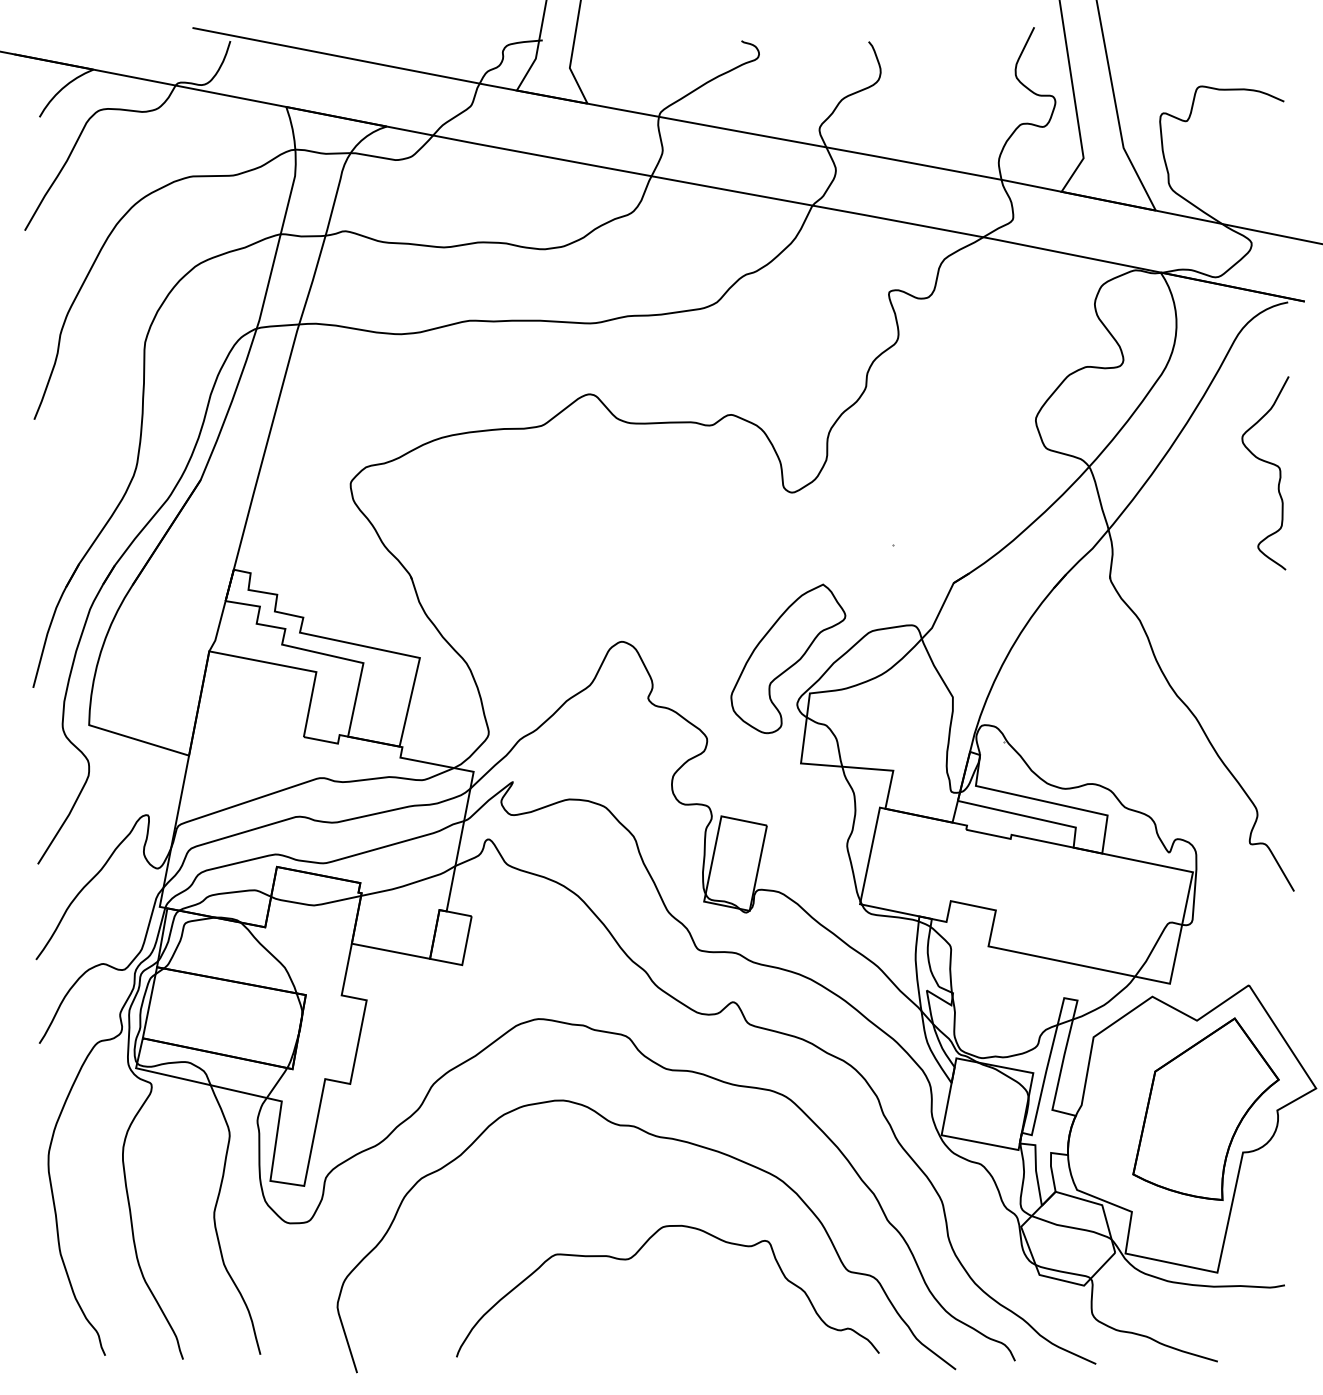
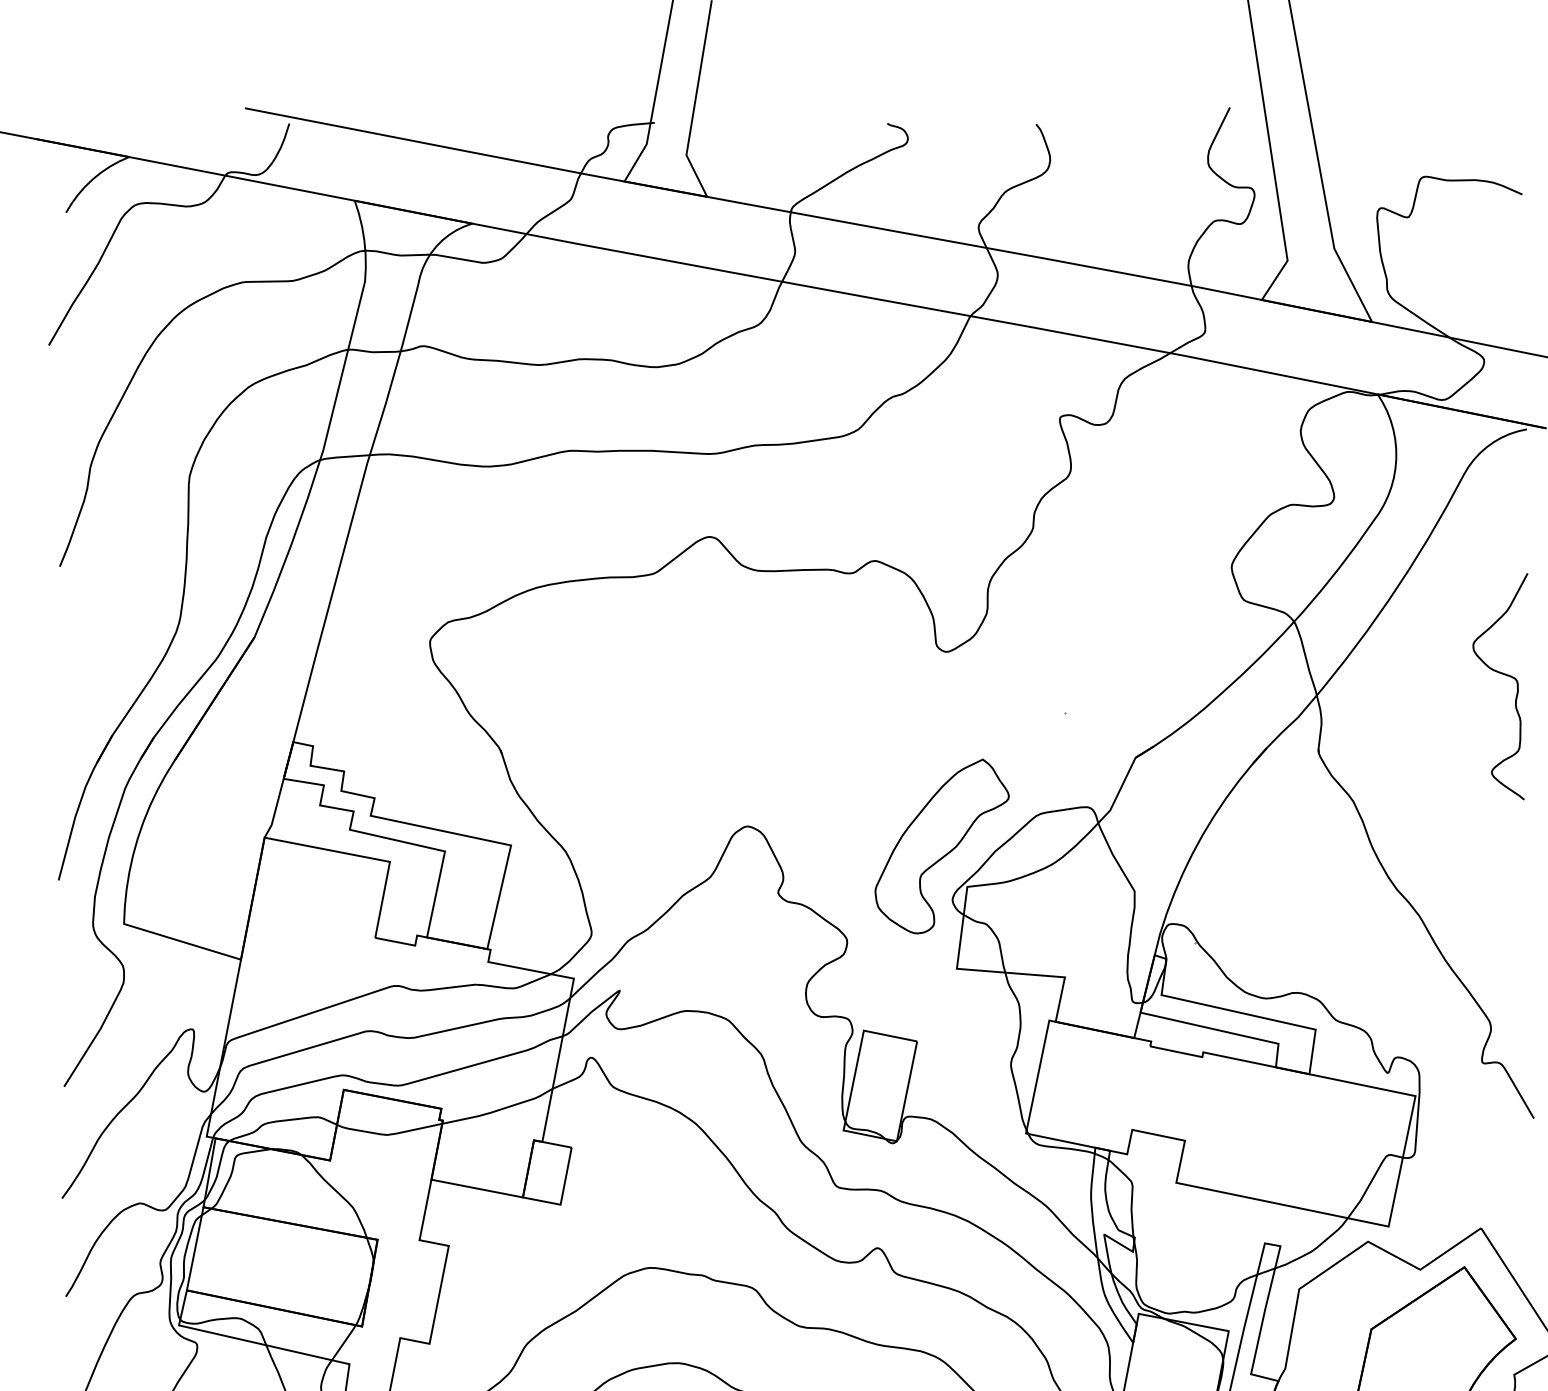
curve: (1267, 463) -> (1502, 675), moved

